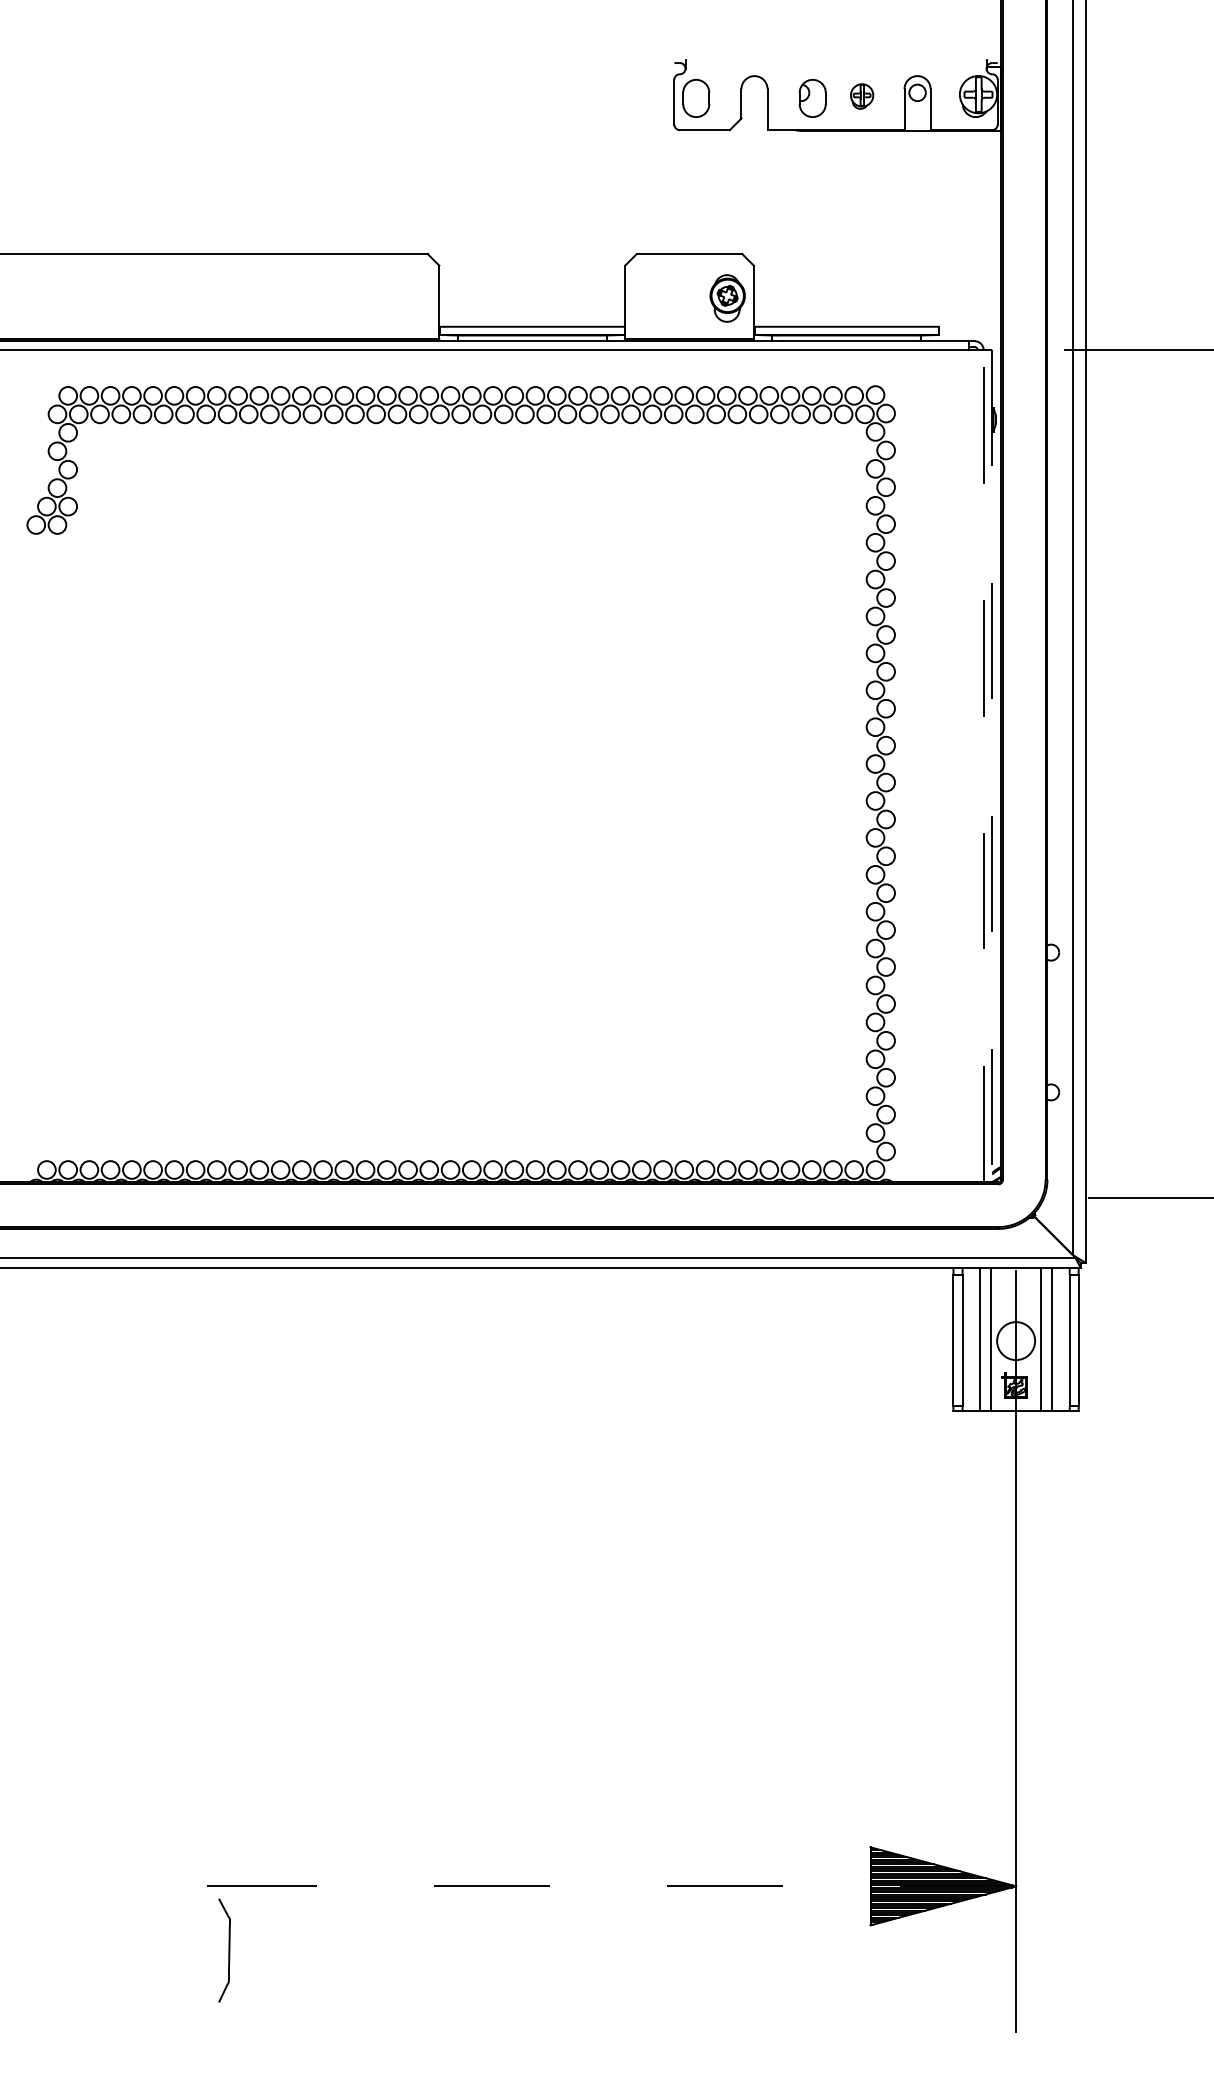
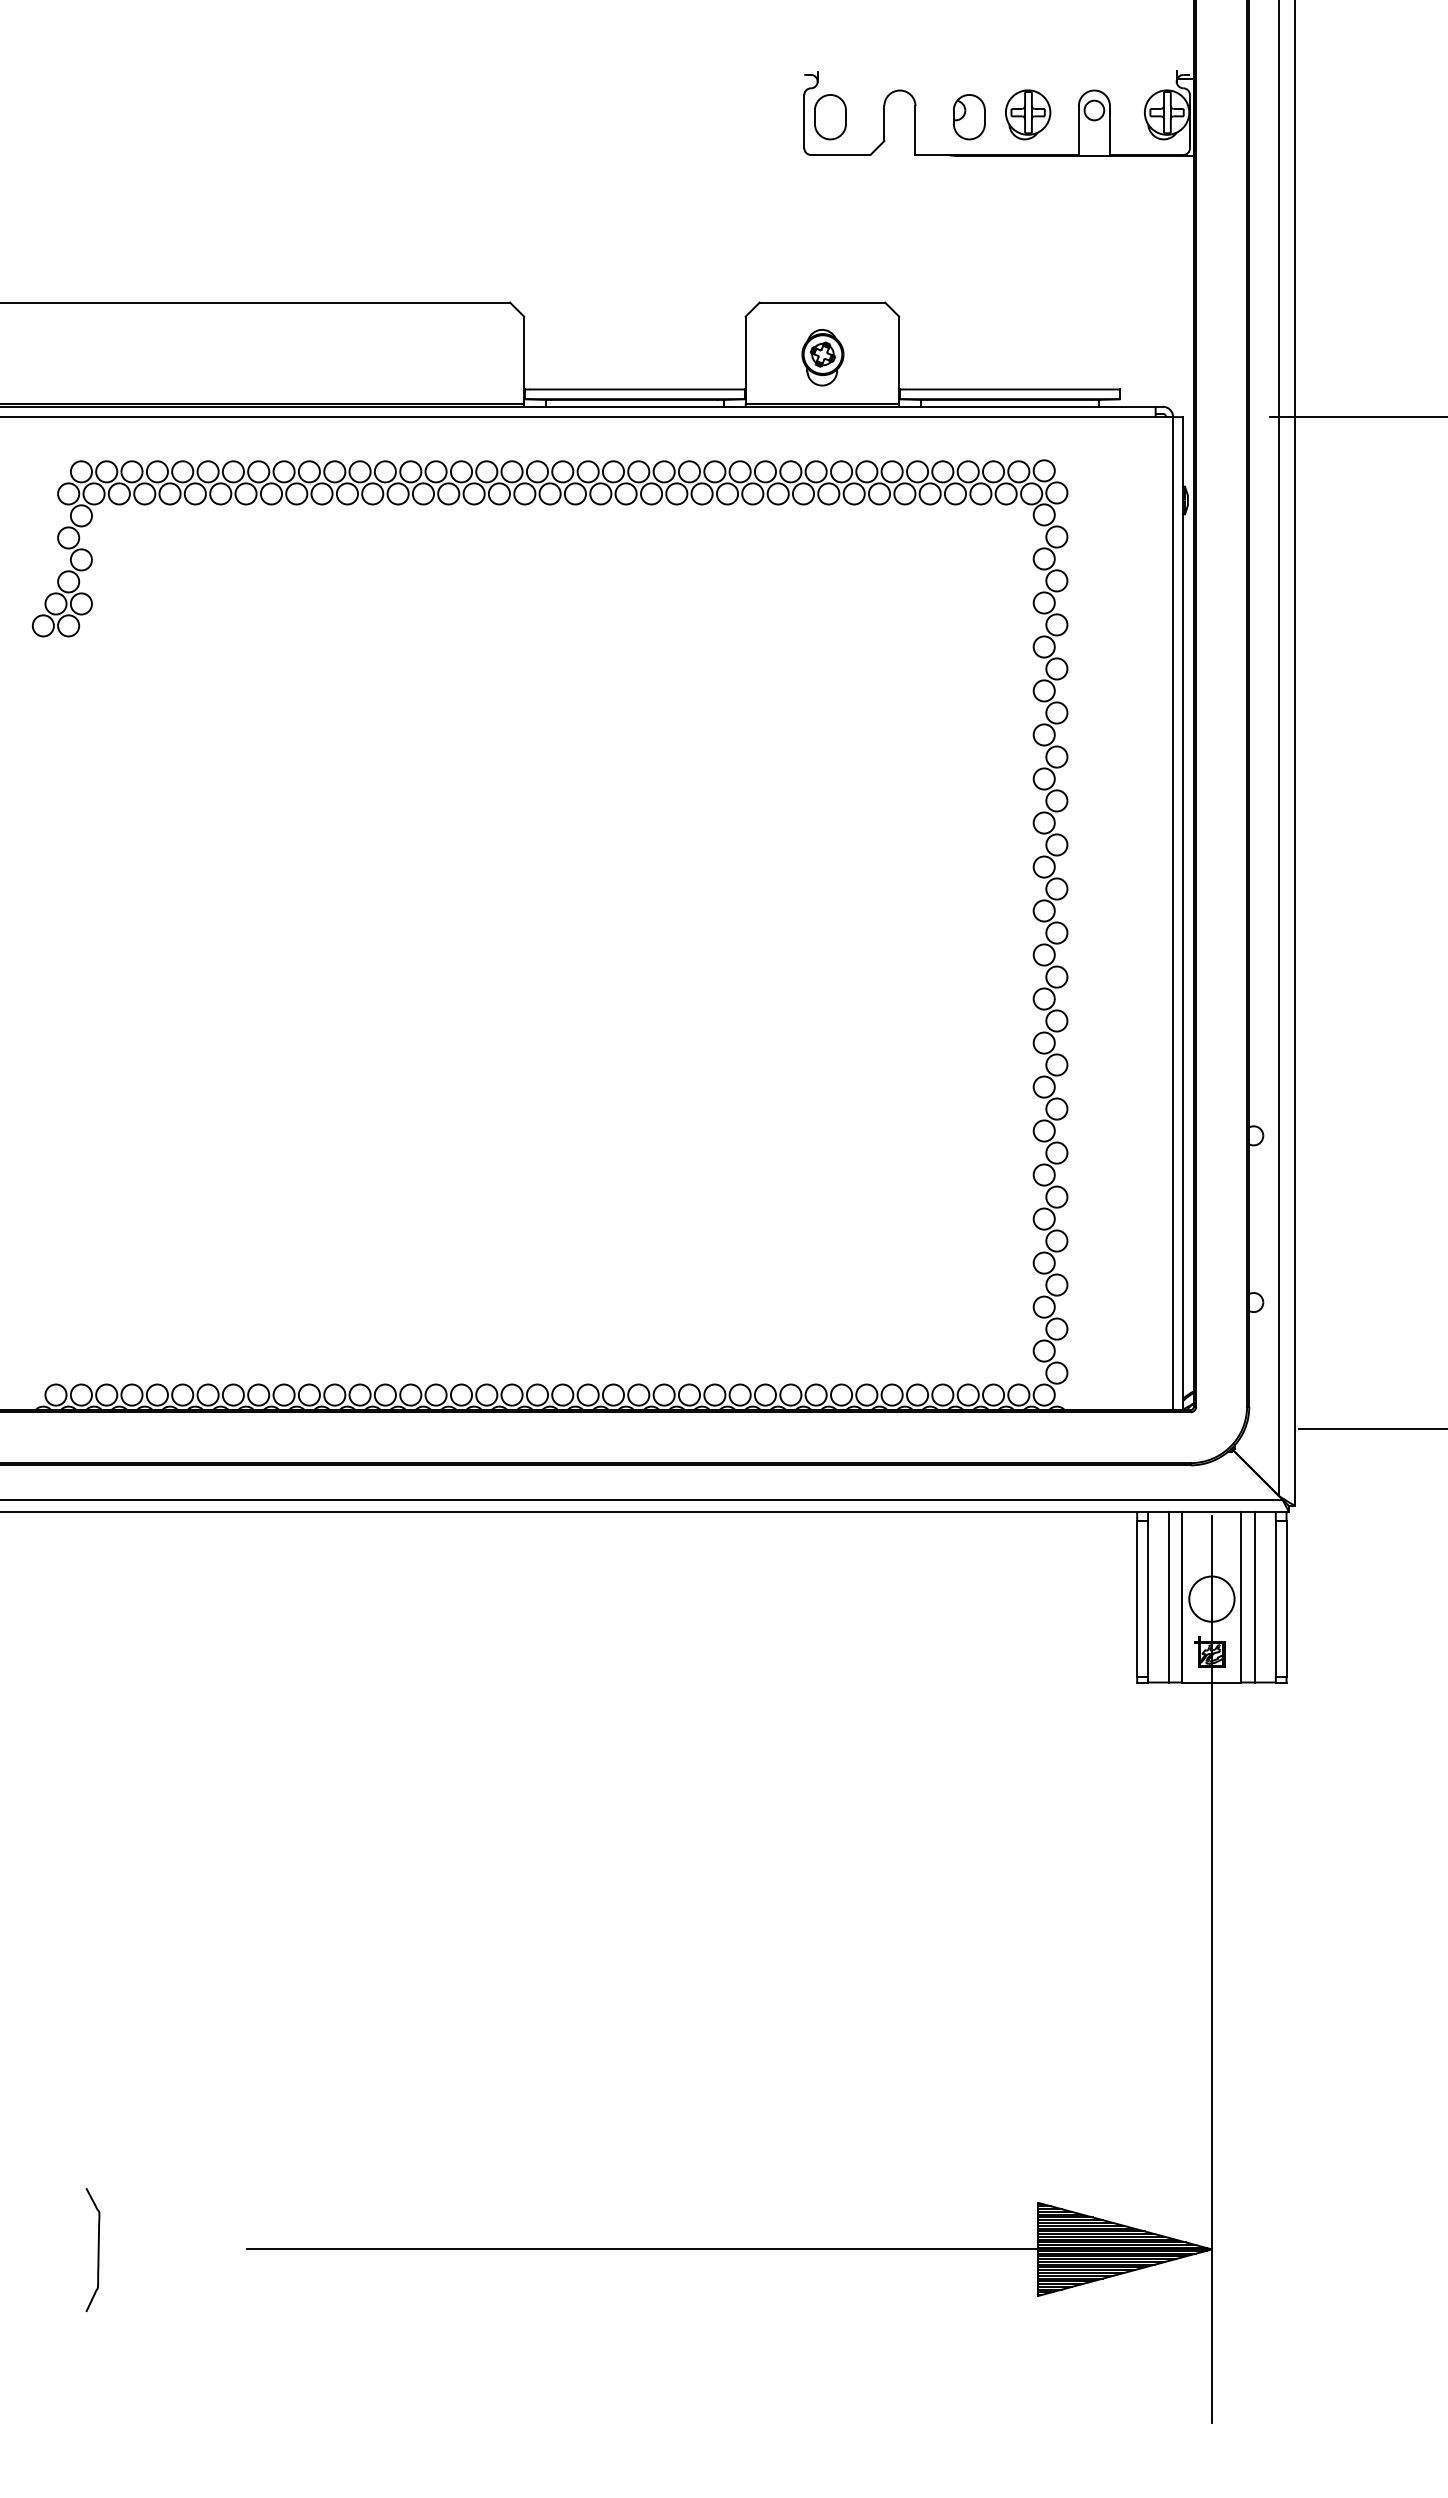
part: (862, 96) -> (1028, 114), size x1.67
part: (727, 298) -> (822, 357), moved
line: (983, 766) -> (1173, 913), dashed -> solid
line: (992, 767) -> (1183, 914), dashed -> solid
line: (611, 1886) -> (729, 2249), dashed -> solid
curve: (228, 1950) -> (97, 2249), moved

